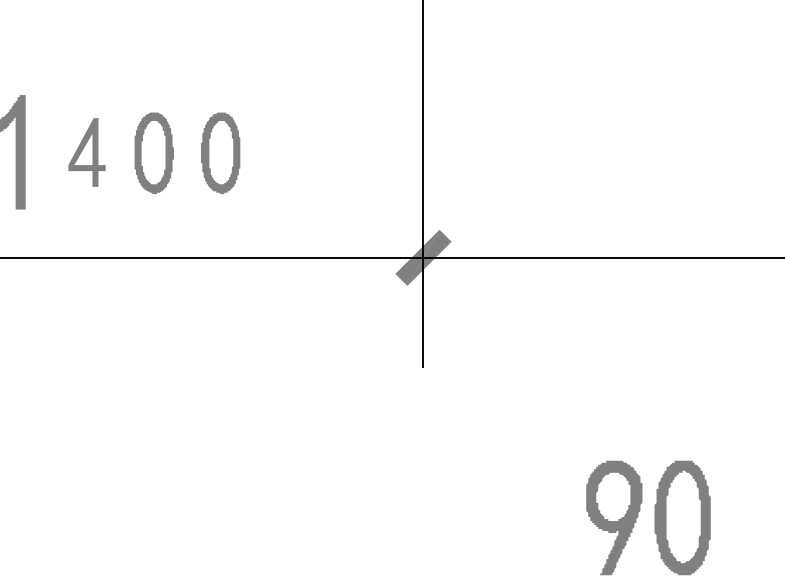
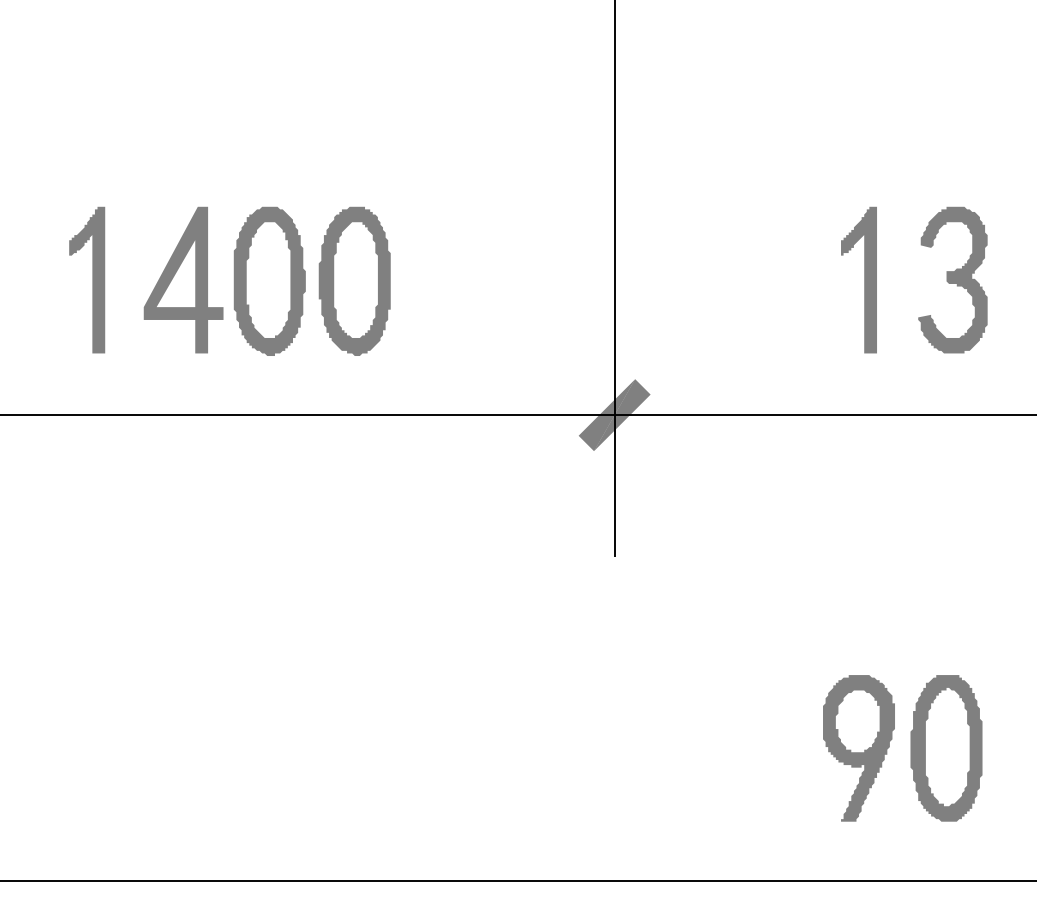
fill: (614, 151) -> (859, 279), added
fill: (687, 151) -> (952, 279), added
part: (86, 152) -> (183, 280), size x1.67
part: (153, 153) -> (269, 281), size x1.43
part: (220, 153) -> (354, 281), size x1.43

